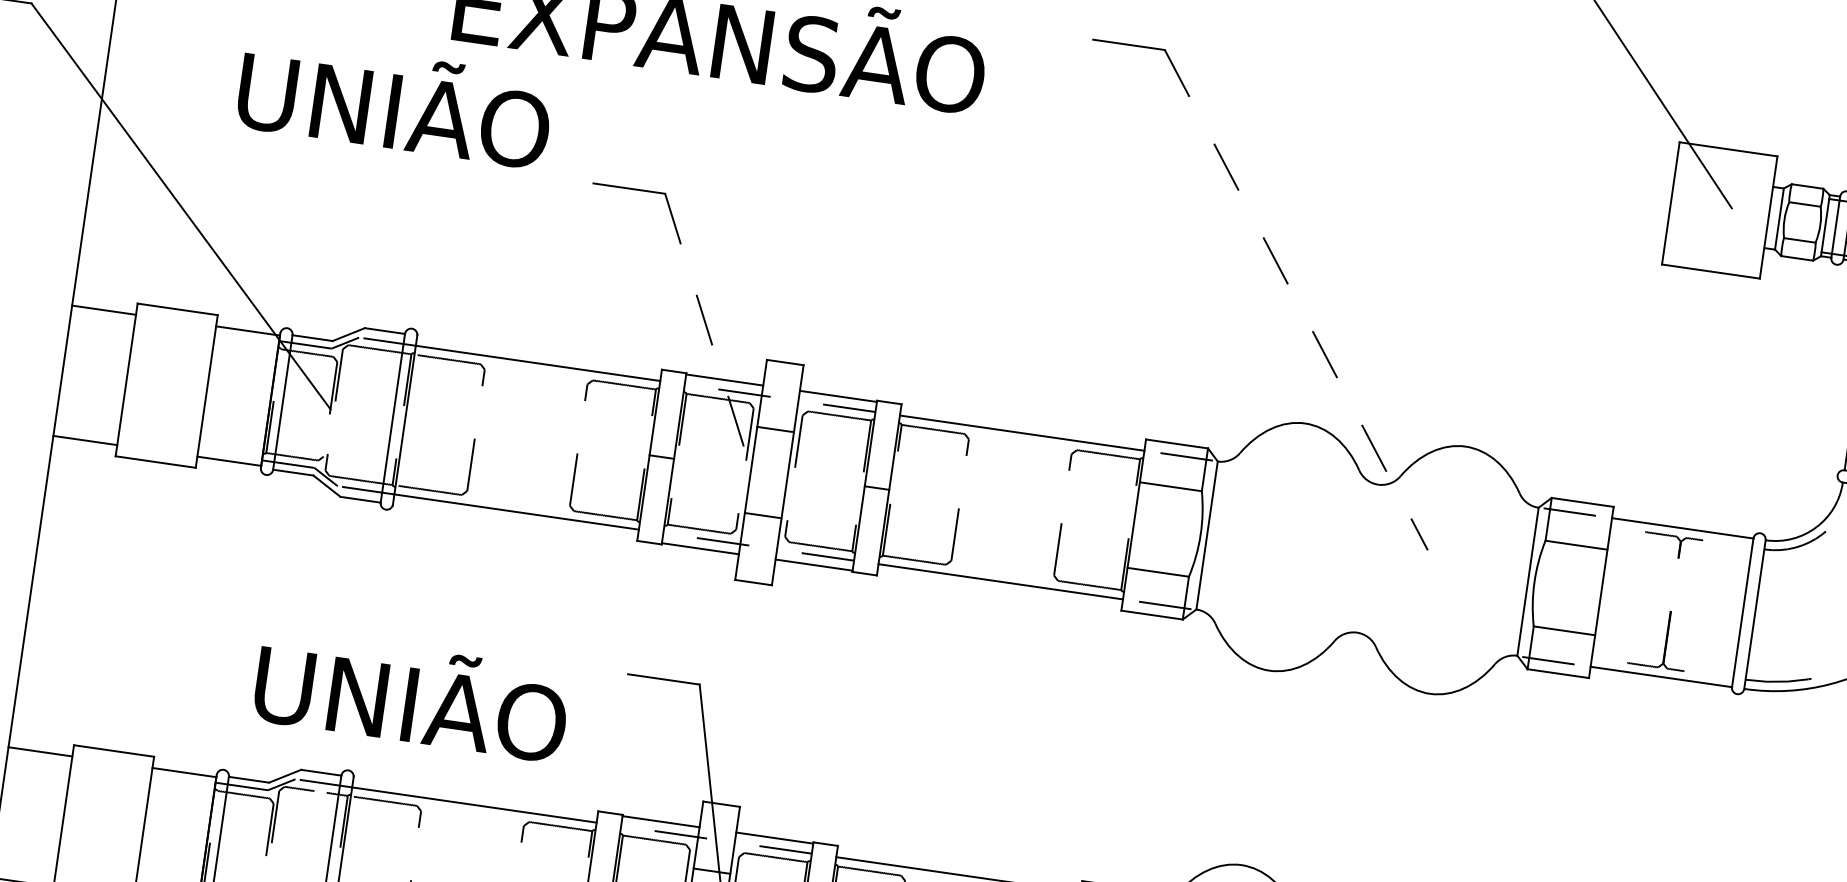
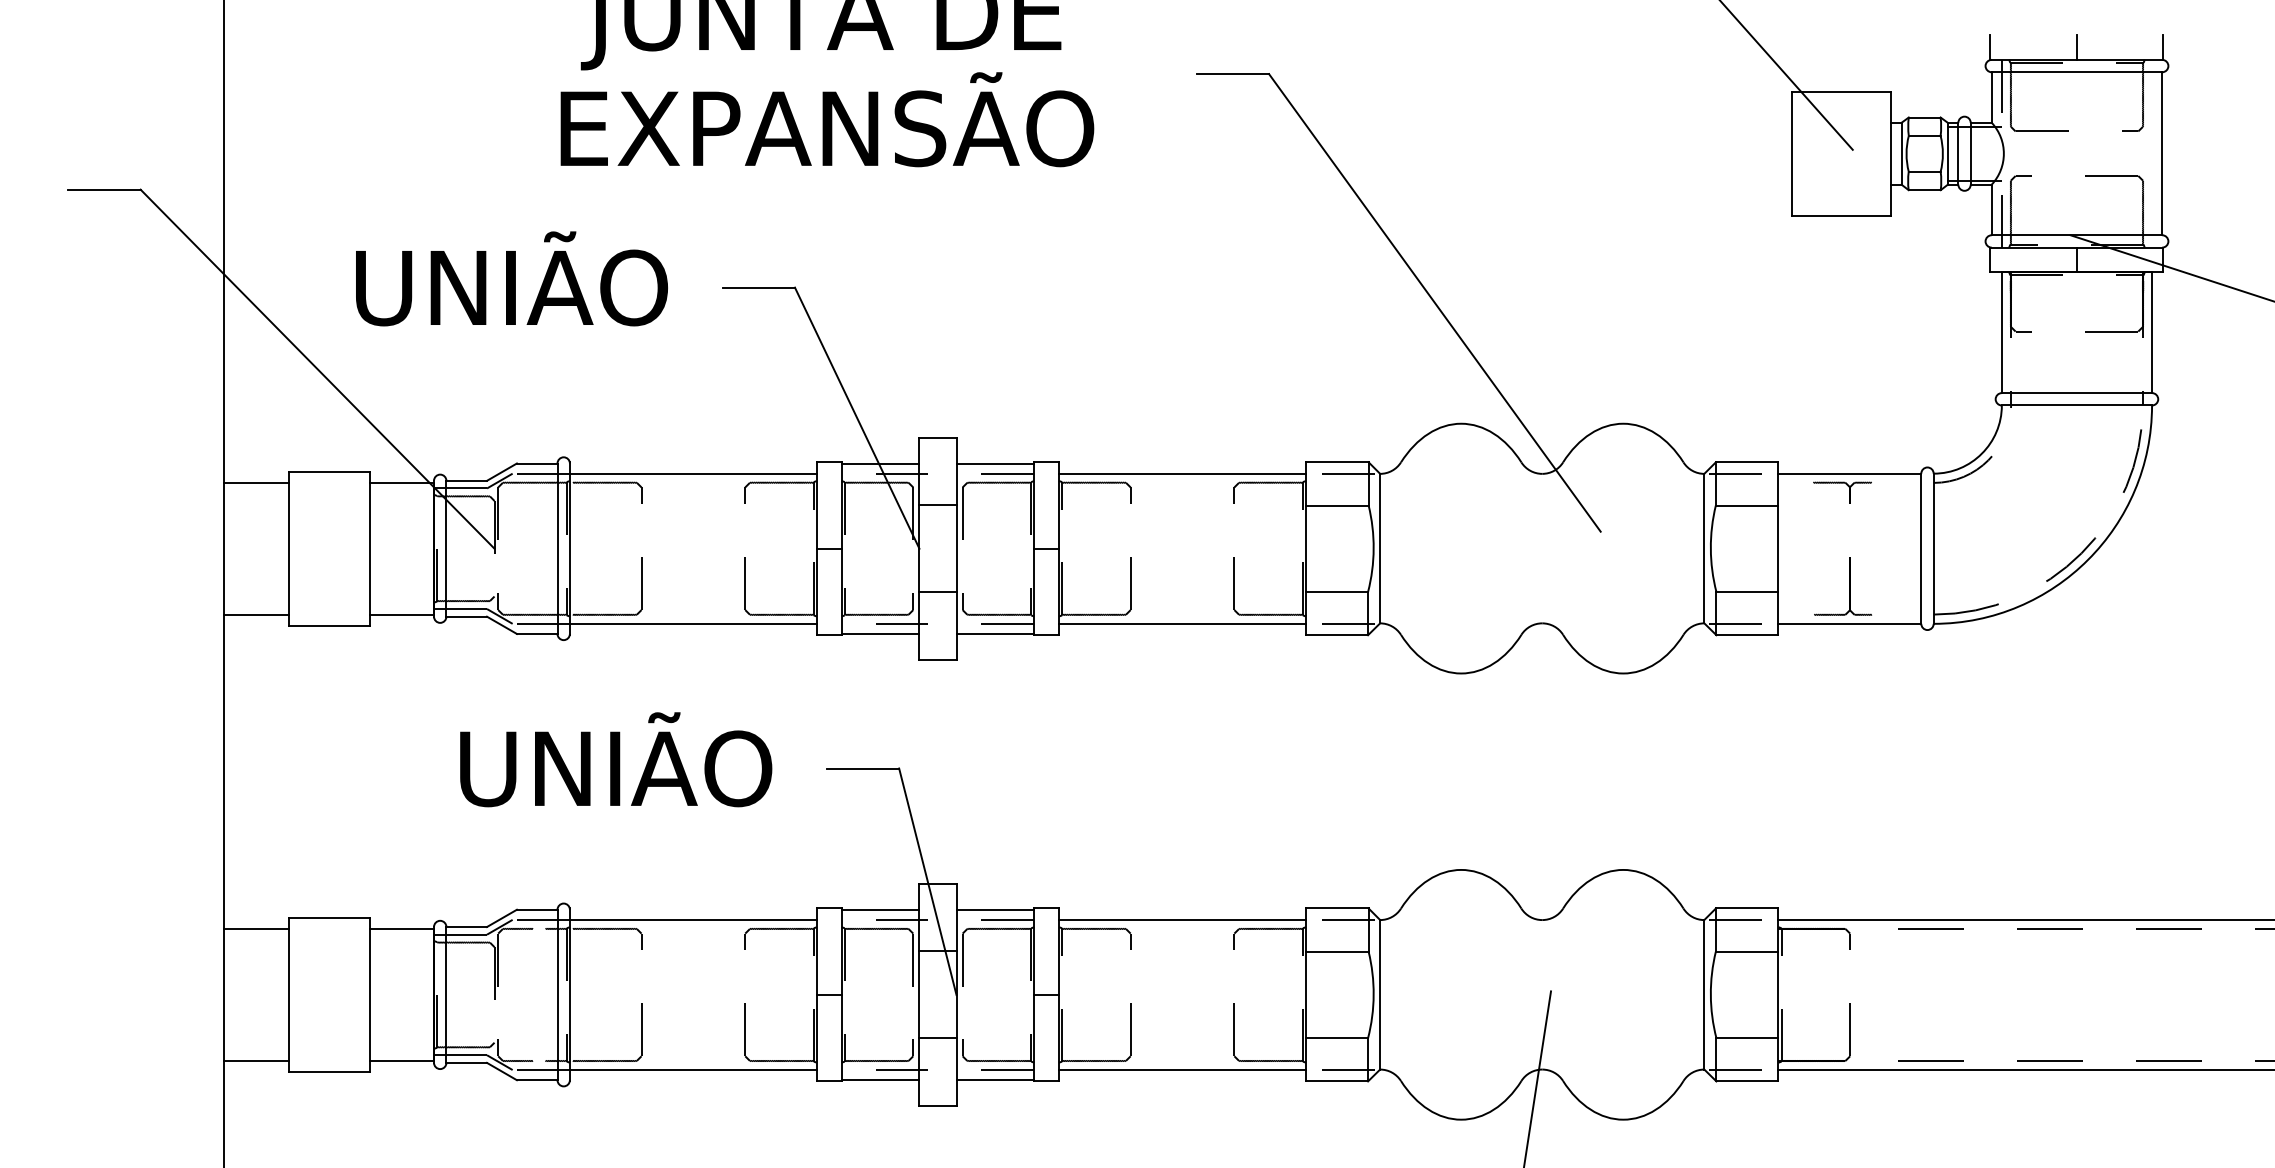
text: (394, 102) -> (511, 278), moved
line: (1296, 299) -> (1434, 302), dashed -> solid
line: (708, 332) -> (857, 418), dashed -> solid
text: (412, 695) -> (616, 759), moved

